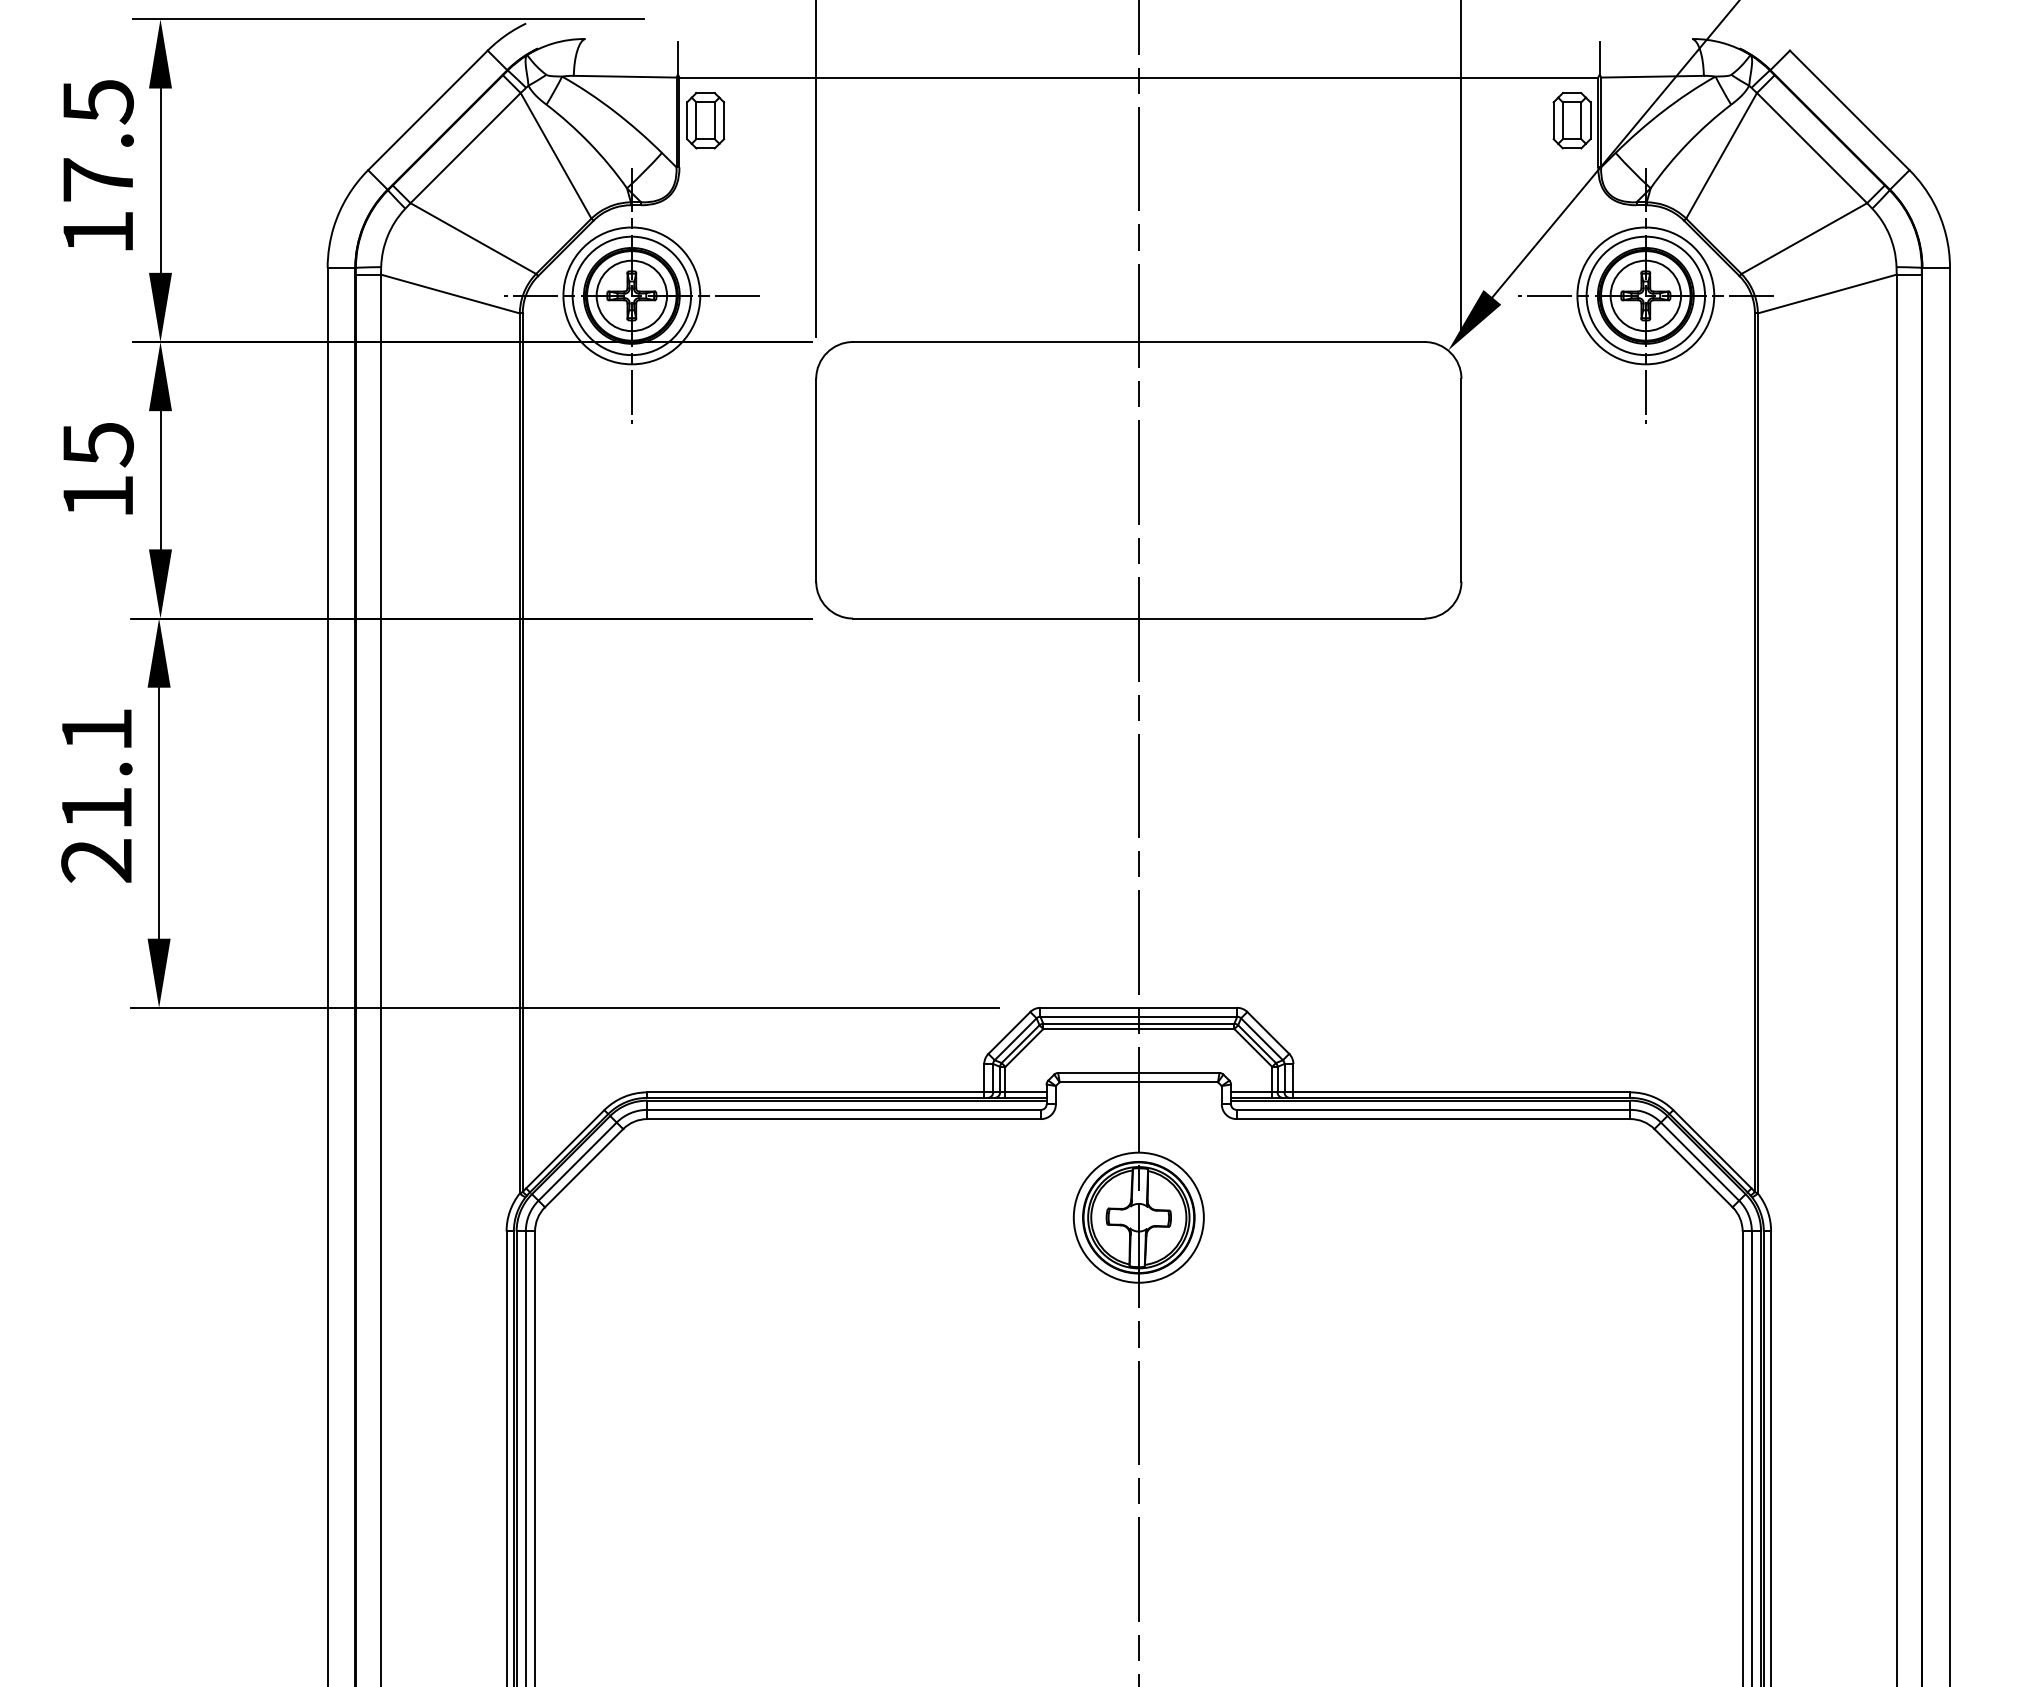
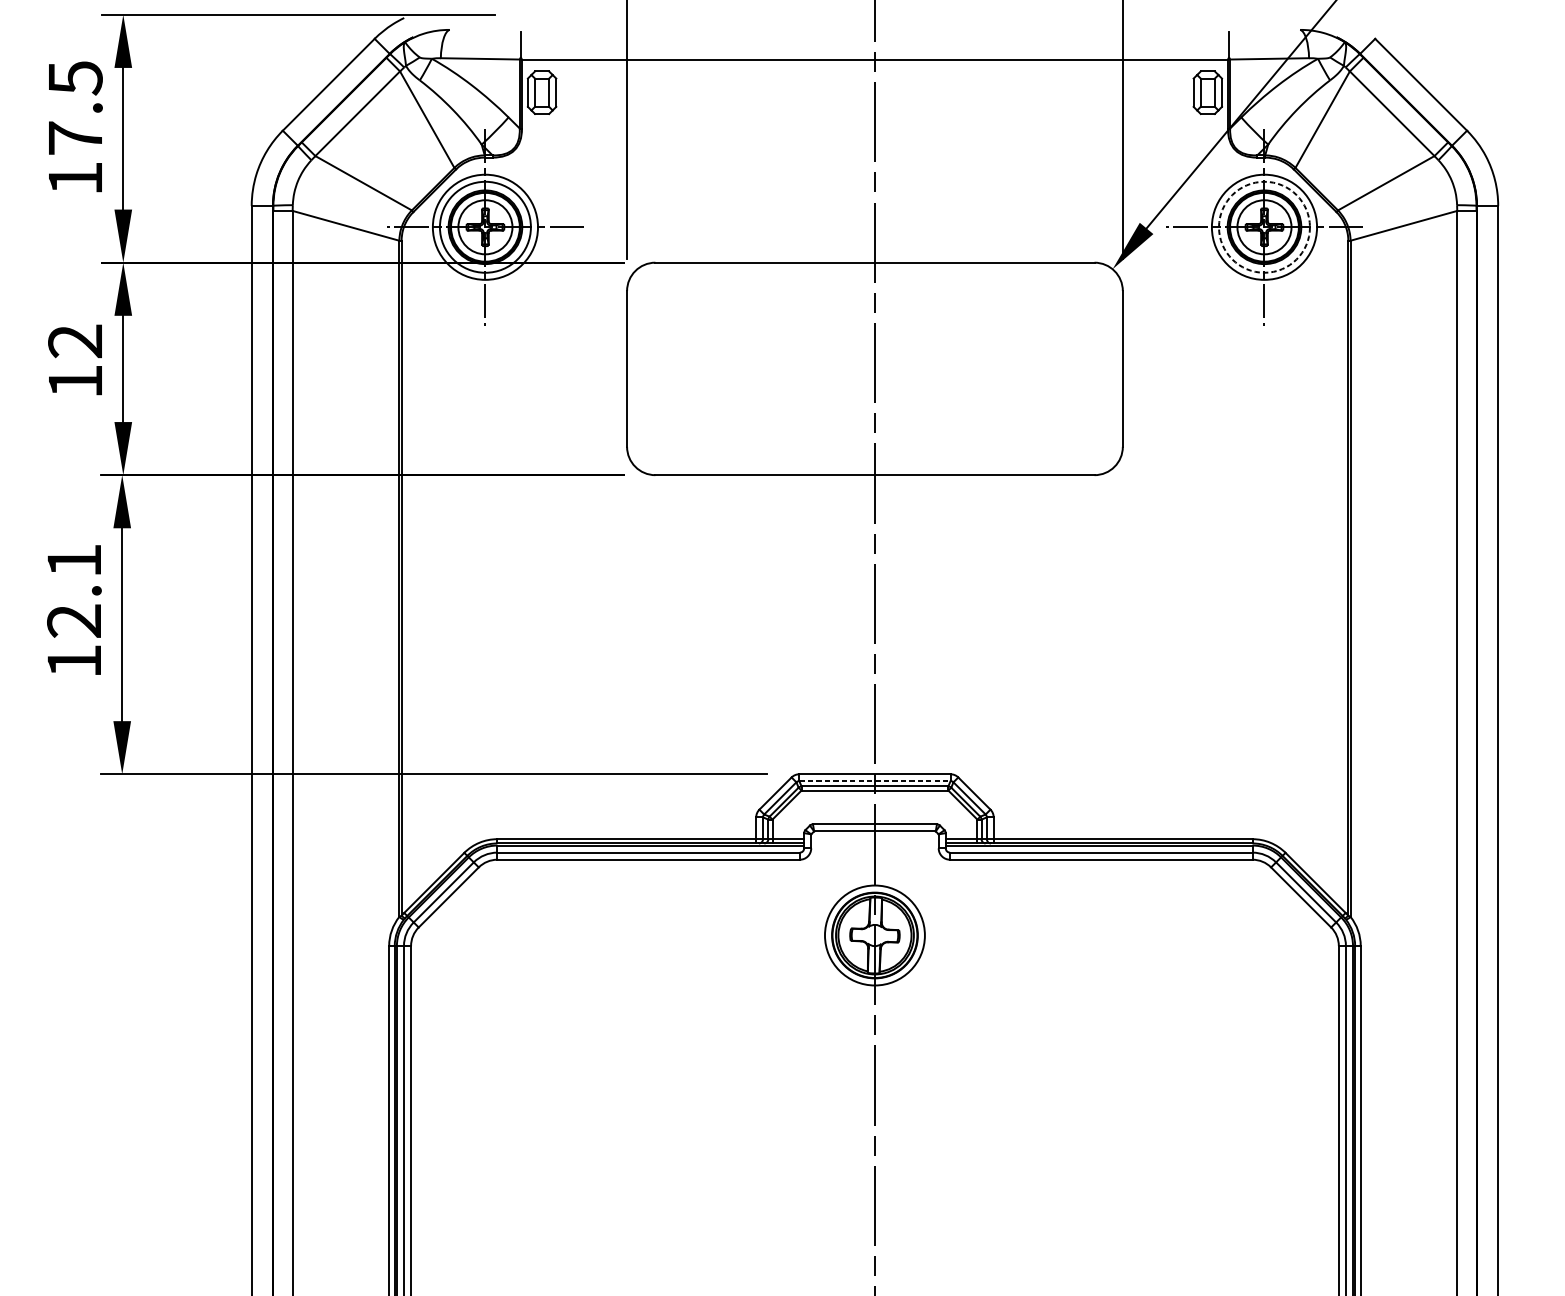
circle: (1645, 295) -> (1264, 226), solid -> dashed
text: (97, 444) -> (74, 341), 15 -> 12
text: (96, 834) -> (74, 641), 21.1 -> 12.1
line: (1139, 1016) -> (875, 780), solid -> dashed

